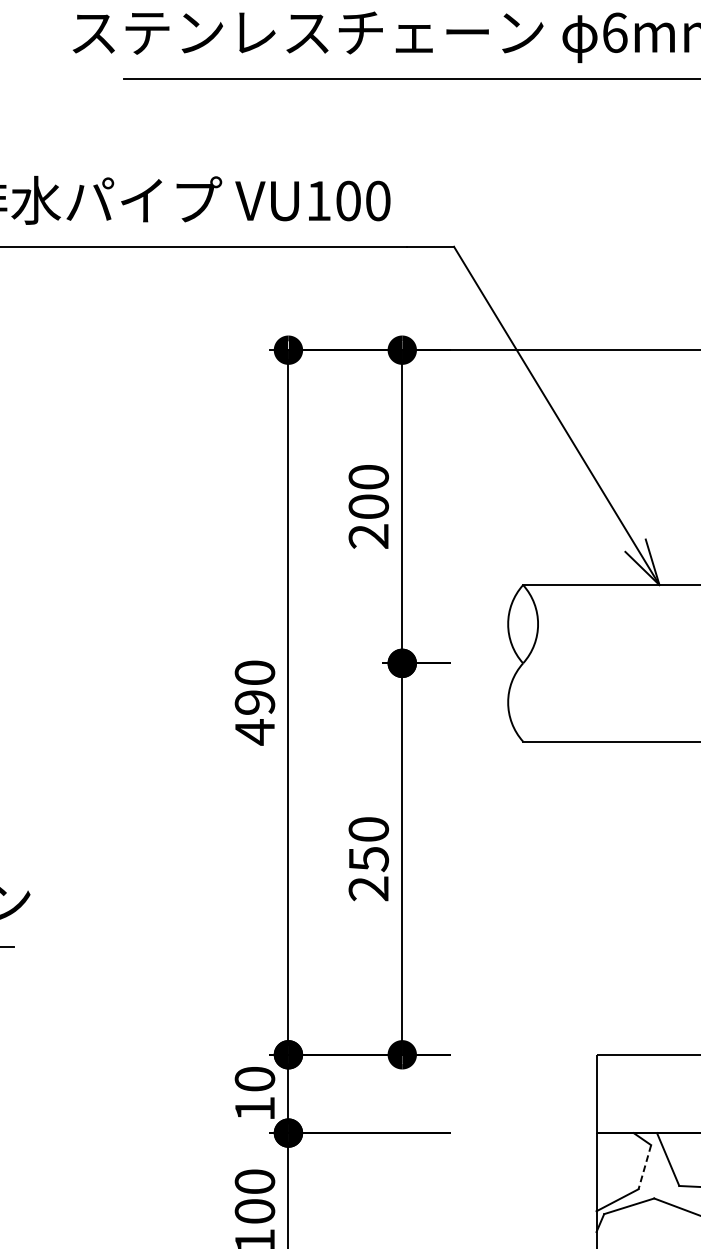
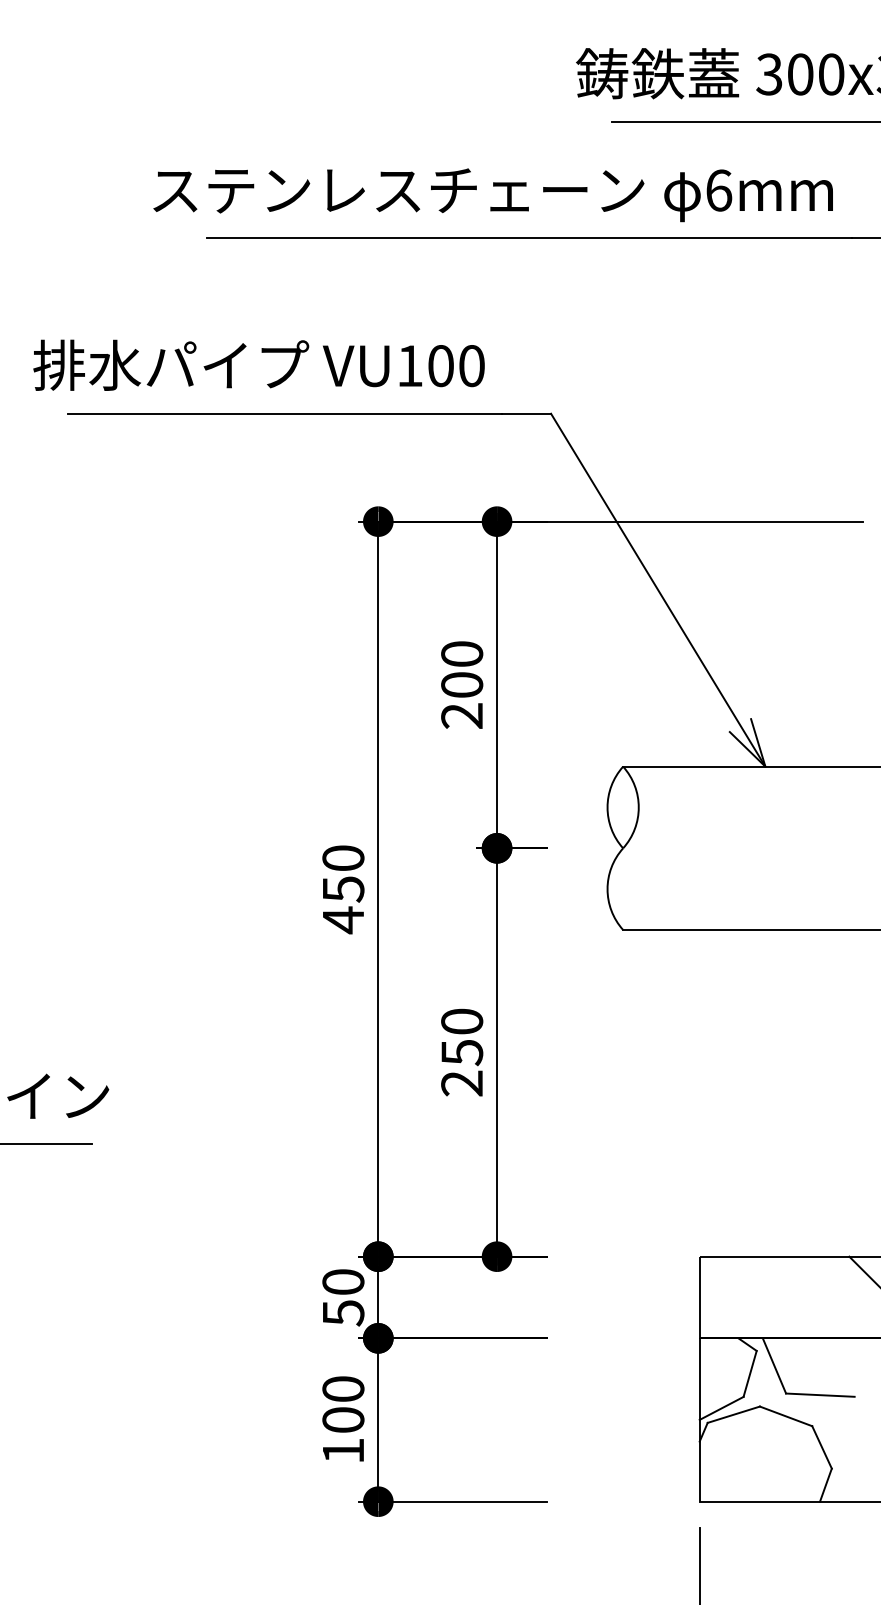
text: (255, 702) -> (343, 889), 490 -> 450
text: (255, 1109) -> (343, 1313), 10 -> 50
line: (645, 1166) -> (750, 1373), dashed -> solid

